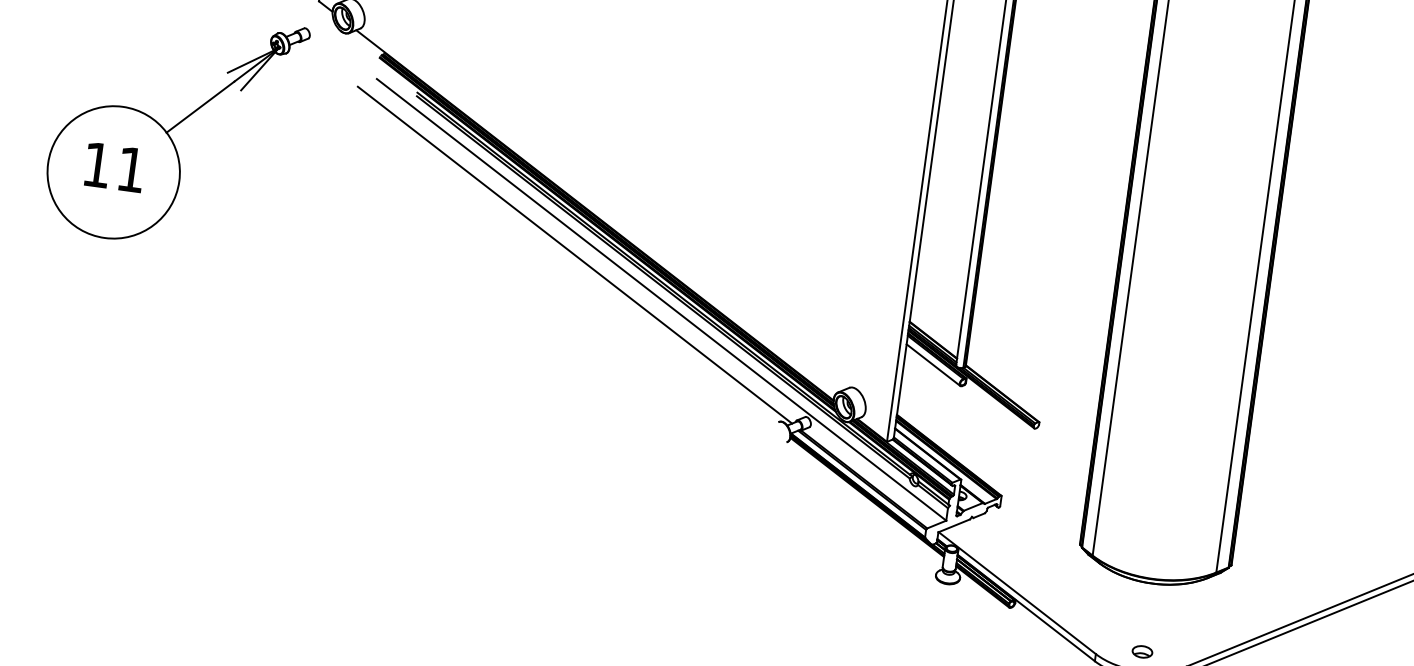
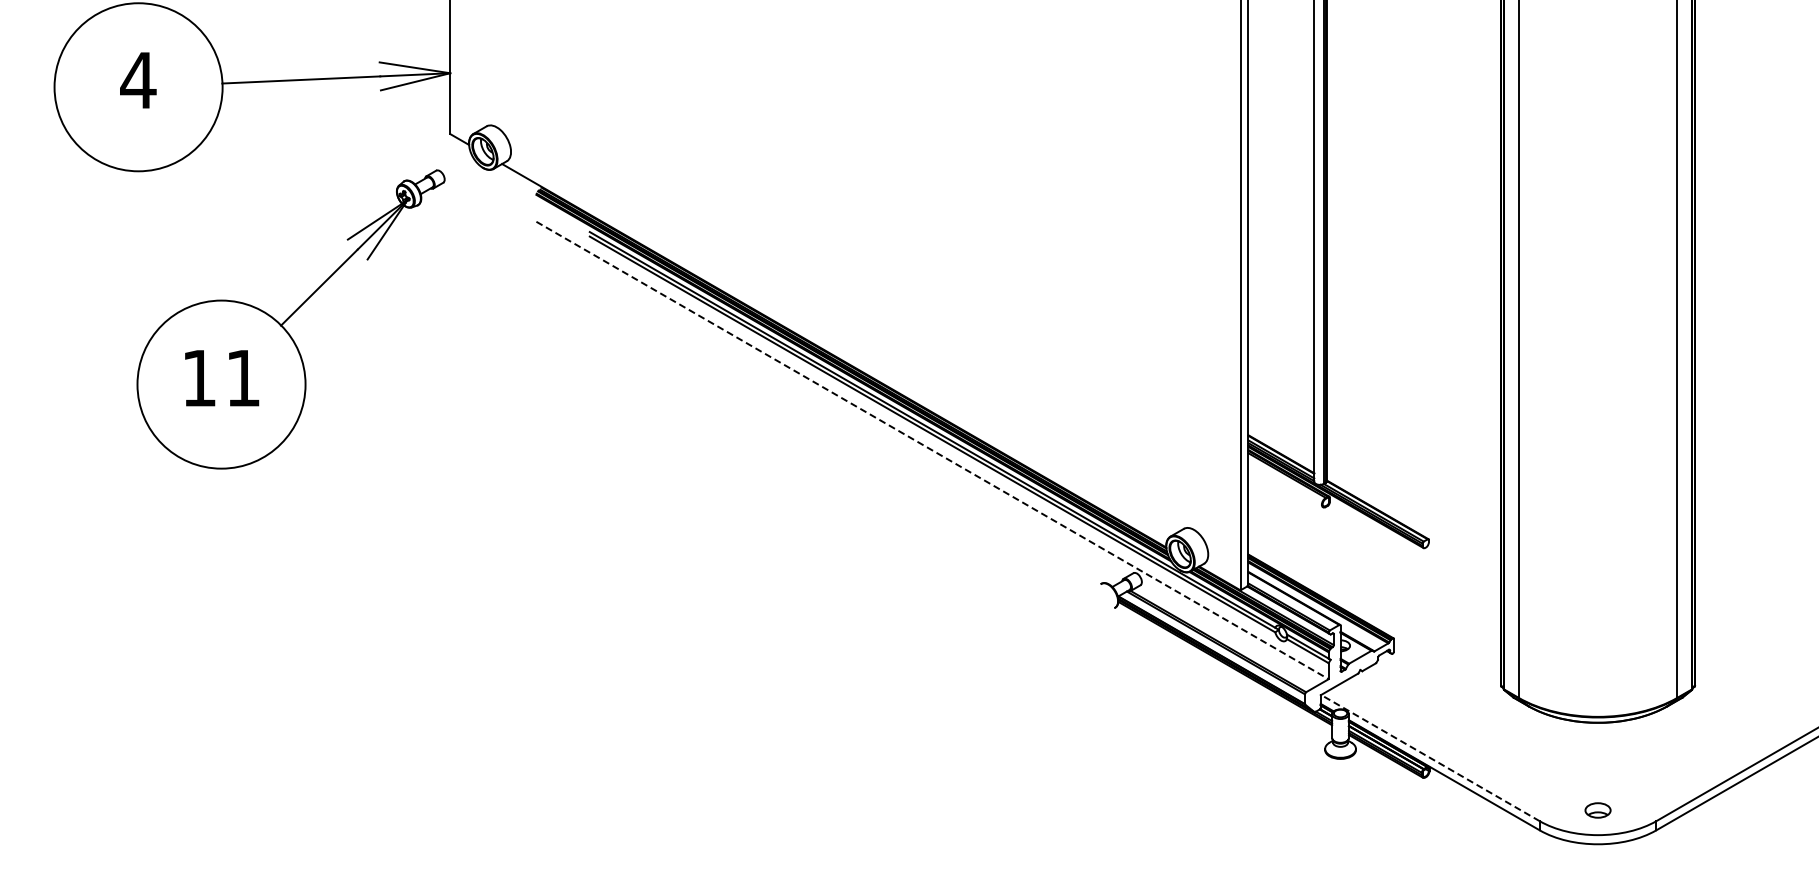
line: (574, 254) -> (815, 408), removed
line: (661, 299) -> (932, 450), solid -> dashed
line: (933, 364) -> (1285, 485), removed
line: (1017, 592) -> (1430, 757), solid -> dashed

